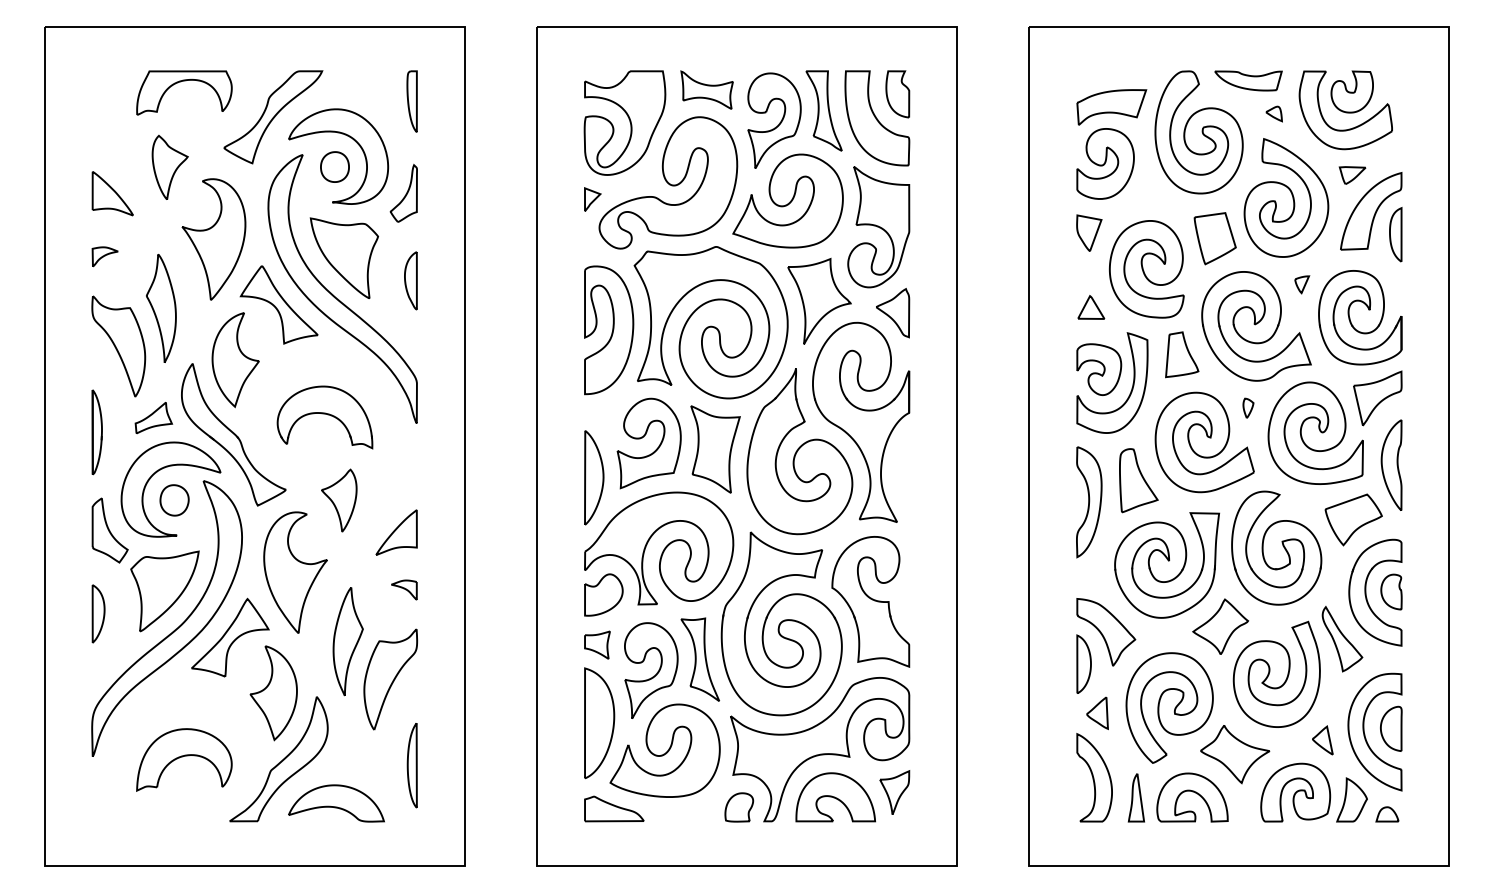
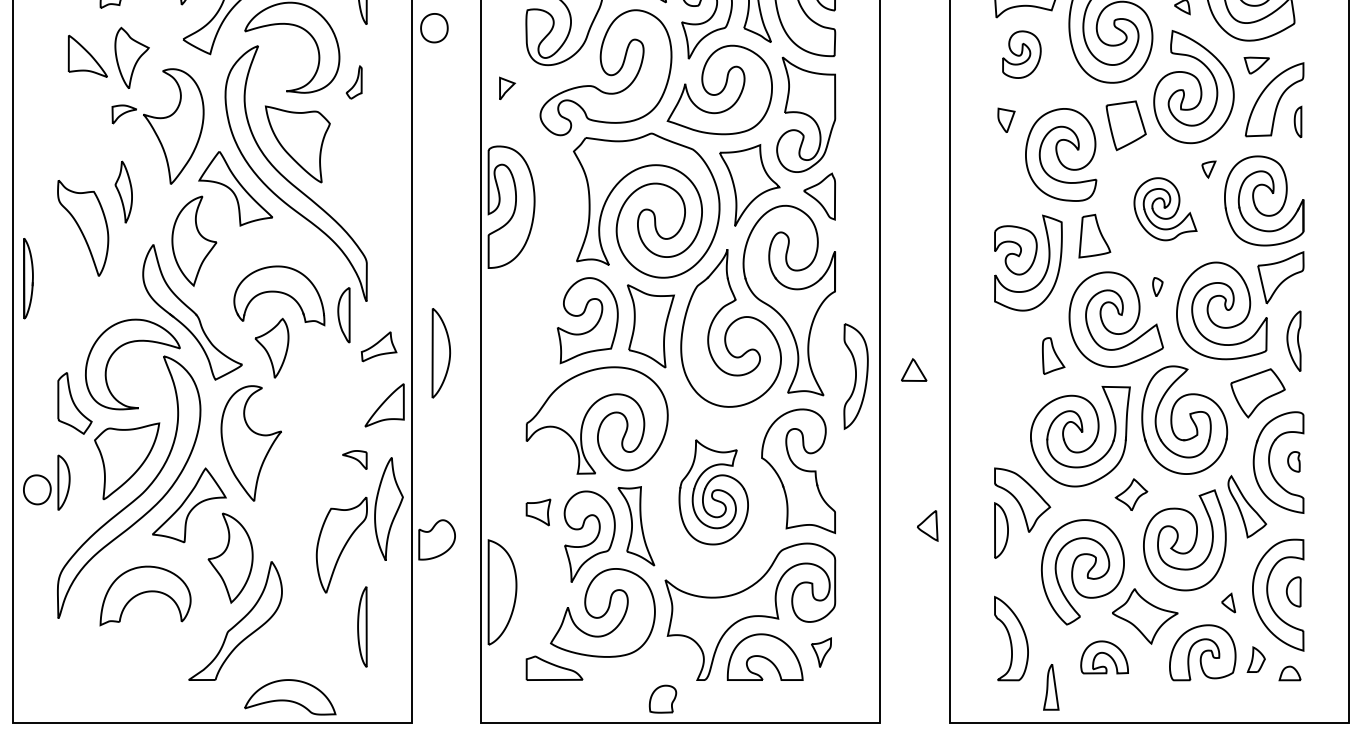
part: (1105, 163) -> (1021, 54), size x0.7
part: (334, 166) -> (433, 27), moved
part: (403, 192) -> (354, 81), size x0.6
part: (112, 193) -> (87, 56), moved
part: (592, 199) -> (507, 88), moved
part: (1089, 232) -> (1006, 119), size x0.7
part: (1395, 234) -> (1297, 121), size x0.6
part: (104, 256) -> (123, 114), moved
part: (410, 280) -> (343, 314), moved
part: (1091, 307) -> (914, 370), moved
part: (161, 308) -> (123, 192), size x0.6
part: (1256, 326) -> (1165, 209), size x0.6
part: (609, 330) -> (511, 207), moved
part: (153, 418) -> (378, 347), moved
part: (96, 432) -> (27, 278), moved
part: (1391, 464) -> (1293, 340), size x0.7
part: (594, 477) -> (441, 352), moved
part: (1138, 480) -> (1053, 355), size x0.6
part: (174, 500) -> (37, 489), moved
part: (339, 500) -> (272, 348), moved
part: (1089, 502) -> (856, 376), moved
part: (396, 532) -> (384, 405), moved
part: (1391, 591) -> (1293, 461), size x0.6
part: (603, 594) -> (436, 539), moved
part: (781, 623) -> (713, 491), size x0.6
part: (1220, 626) -> (1131, 494), size x0.6
part: (347, 641) -> (388, 508), moved
part: (1097, 713) -> (927, 526), moved
part: (599, 723) -> (502, 592), moved
part: (1391, 728) -> (1293, 591), size x0.7
part: (1322, 740) -> (1228, 603), size x0.7
part: (184, 759) -> (145, 595), moved
part: (894, 792) -> (821, 652), size x0.7
part: (1135, 797) -> (1050, 686), moved
part: (1192, 797) -> (1104, 657), size x0.7
part: (1351, 799) -> (1255, 659), size x0.6
part: (336, 803) -> (290, 697), moved
part: (739, 807) -> (663, 699), moved

